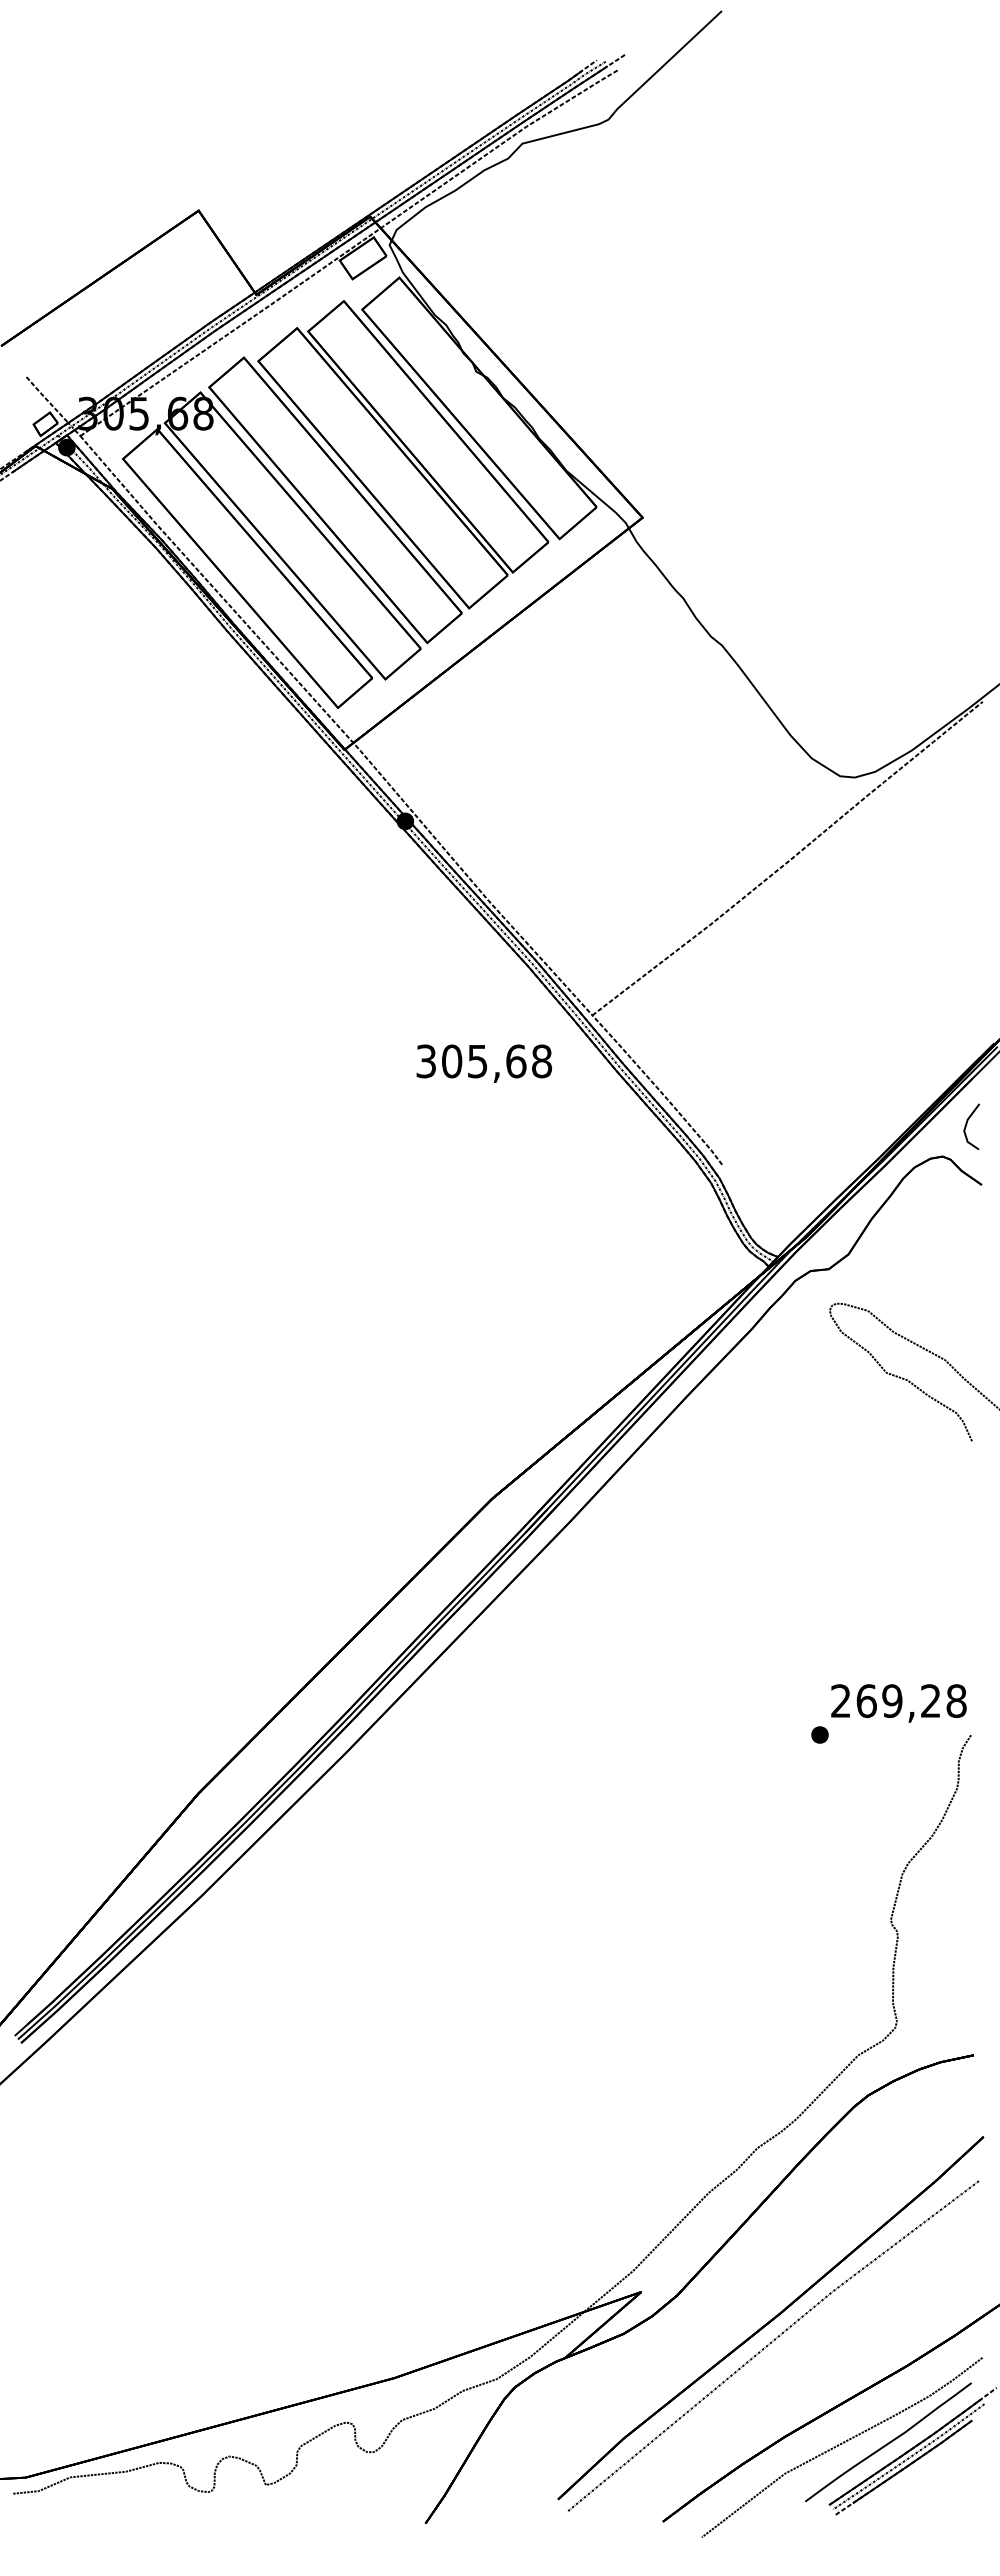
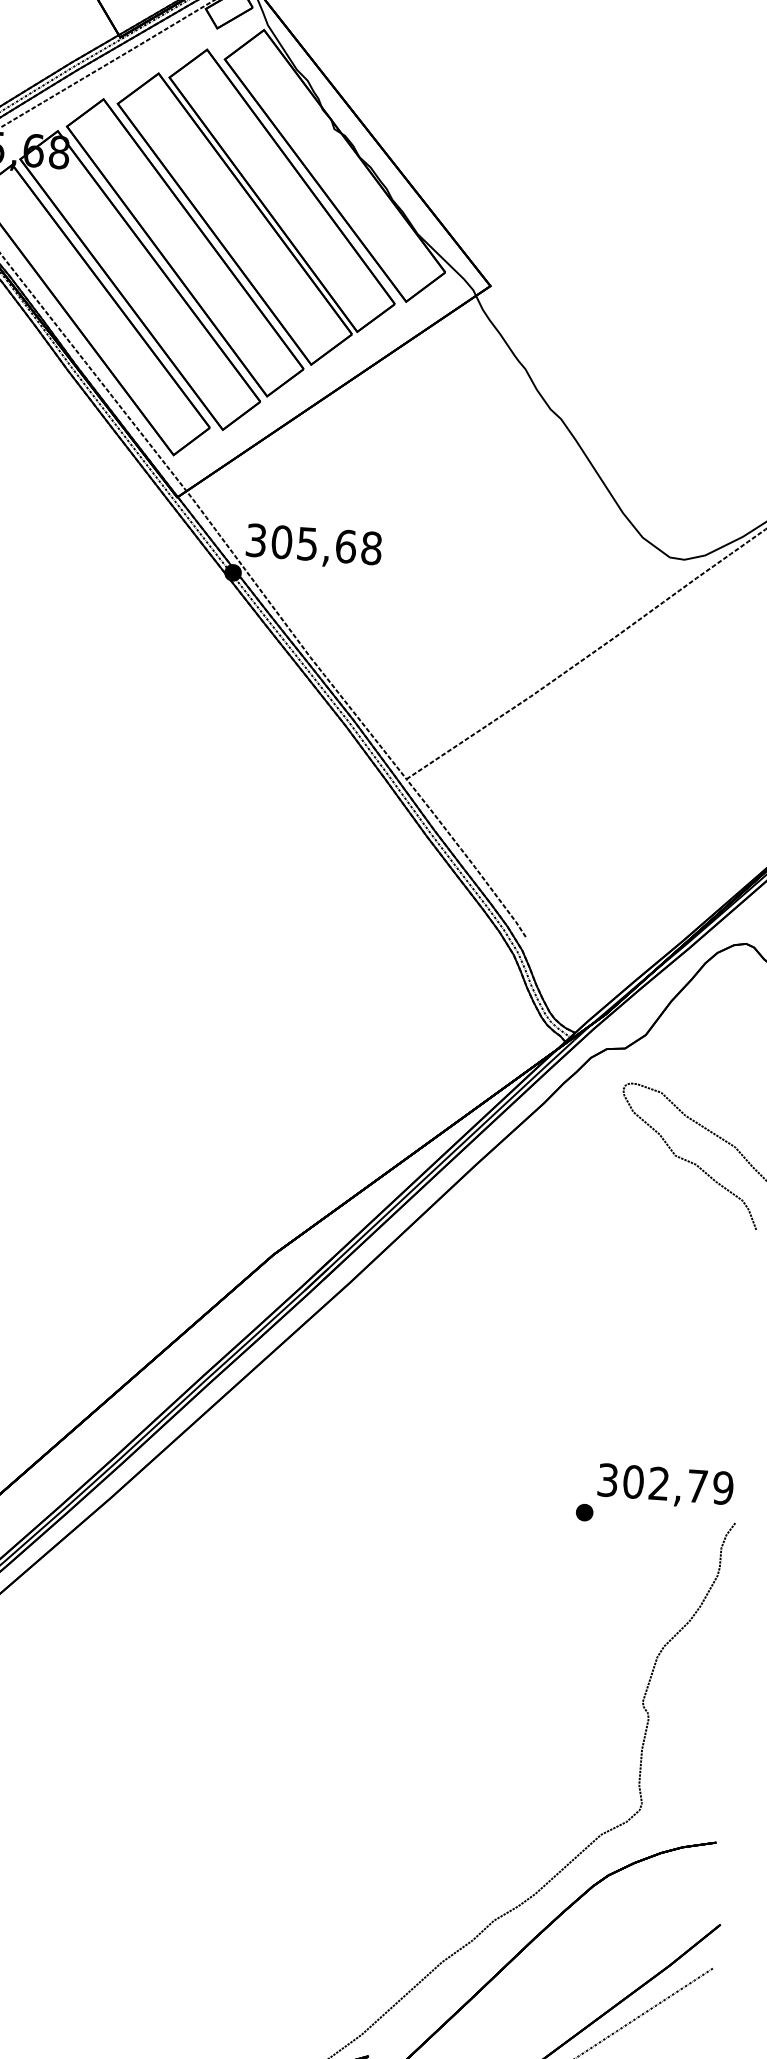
text: (484, 1063) -> (314, 546), moved
text: (898, 1701) -> (665, 1484), 269,28 -> 302,79

